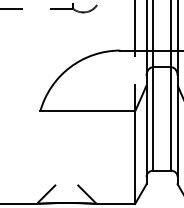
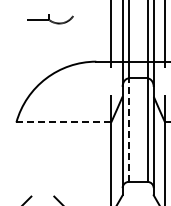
line: (88, 111) -> (64, 122), solid -> dashed
line: (152, 119) -> (128, 130), solid -> dashed

